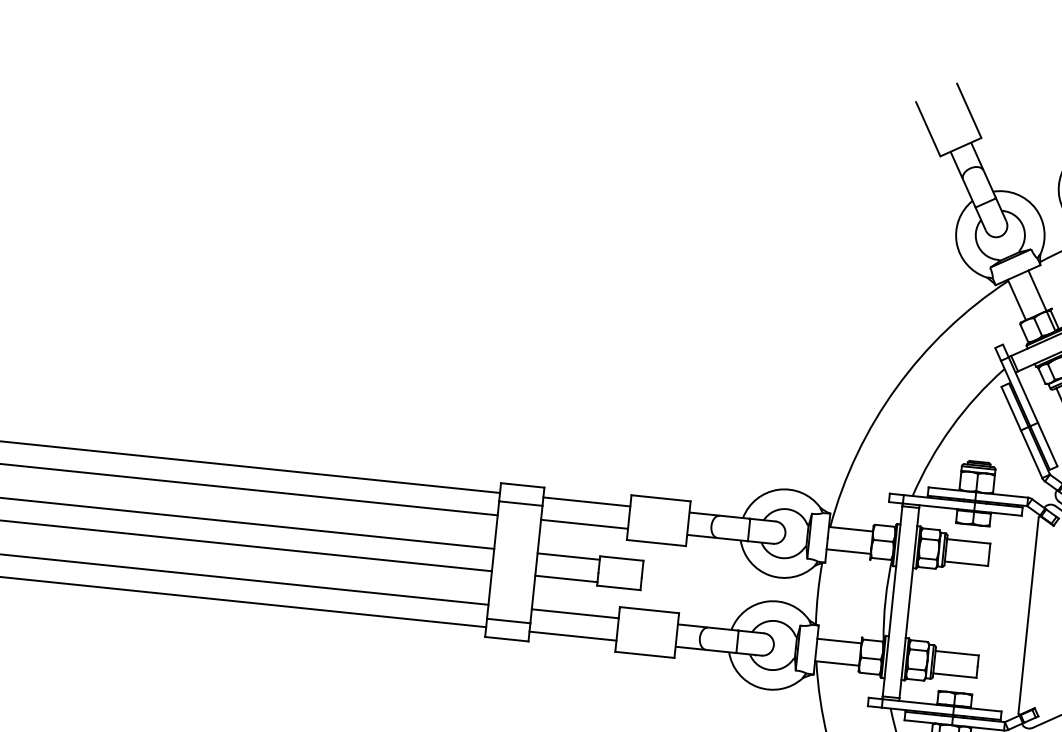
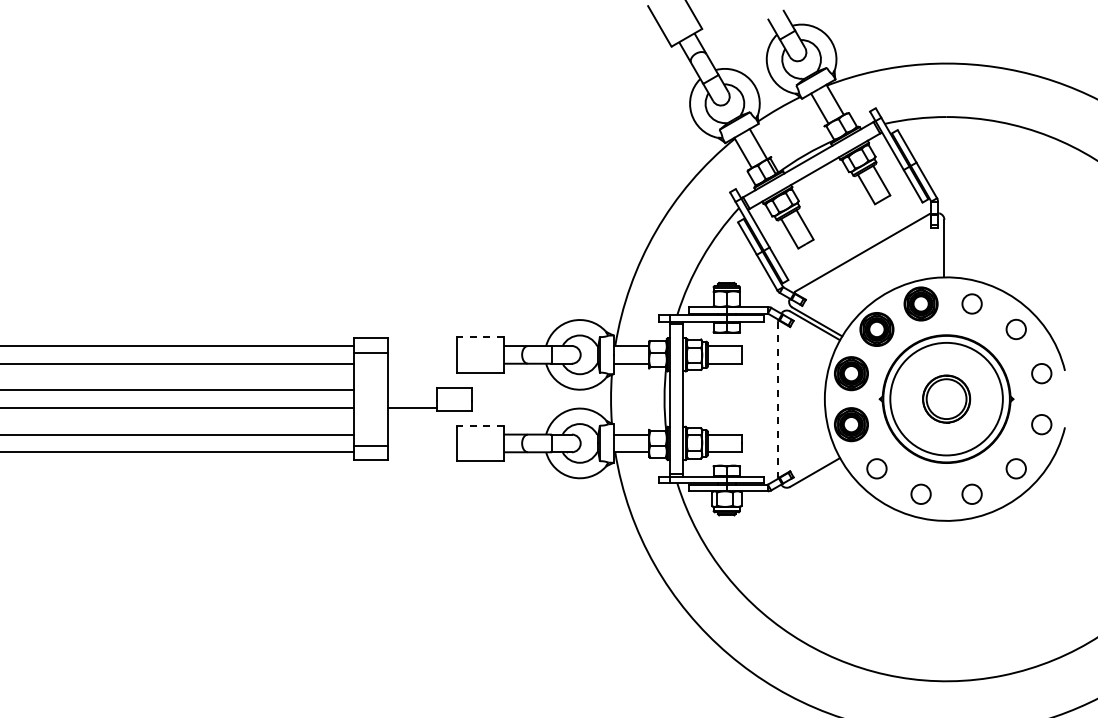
line: (659, 498) -> (479, 337), solid -> dashed
line: (586, 502) -> (422, 346), removed
line: (584, 524) -> (422, 363), removed
line: (568, 556) -> (412, 390), removed
line: (648, 609) -> (479, 425), solid -> dashed
line: (575, 613) -> (422, 434), removed
line: (1028, 615) -> (777, 399), solid -> dashed
line: (572, 636) -> (422, 452), removed

